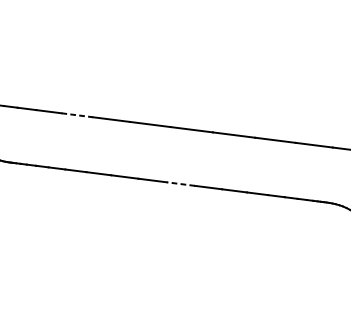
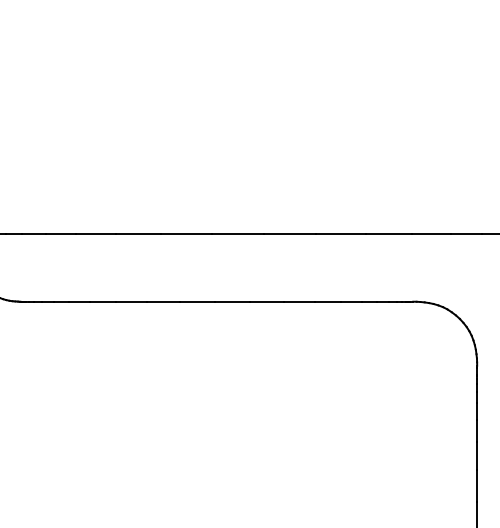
line: (77, 115) -> (96, 233), dashed -> solid
line: (180, 183) -> (232, 301), dashed -> solid

